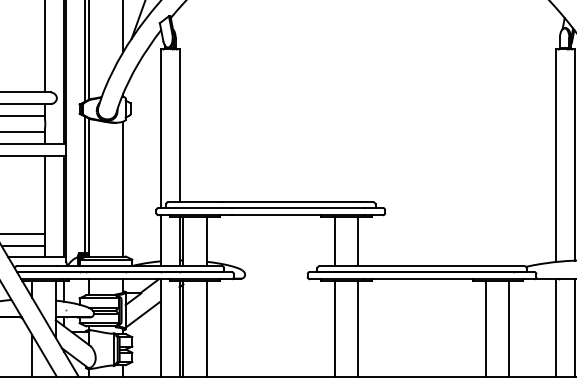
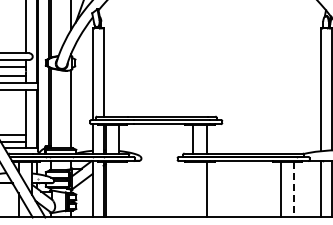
line: (207, 328) -> (119, 189), removed
line: (335, 328) -> (193, 189), removed
line: (510, 328) -> (294, 189), solid -> dashed

